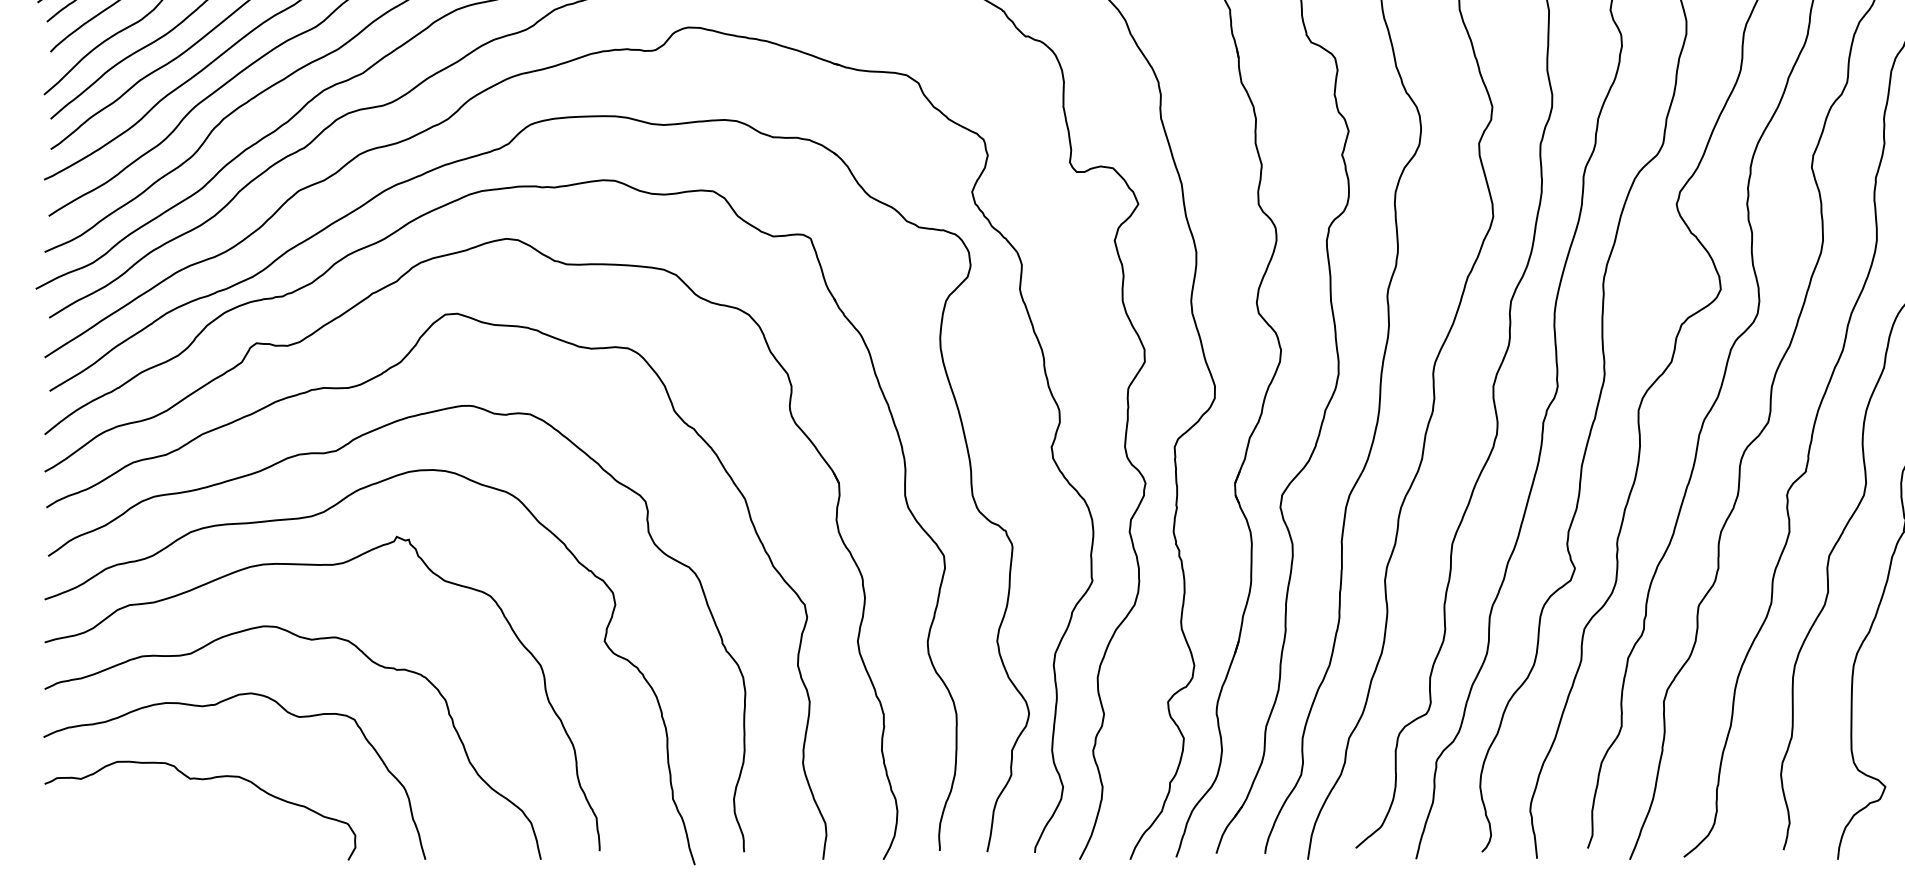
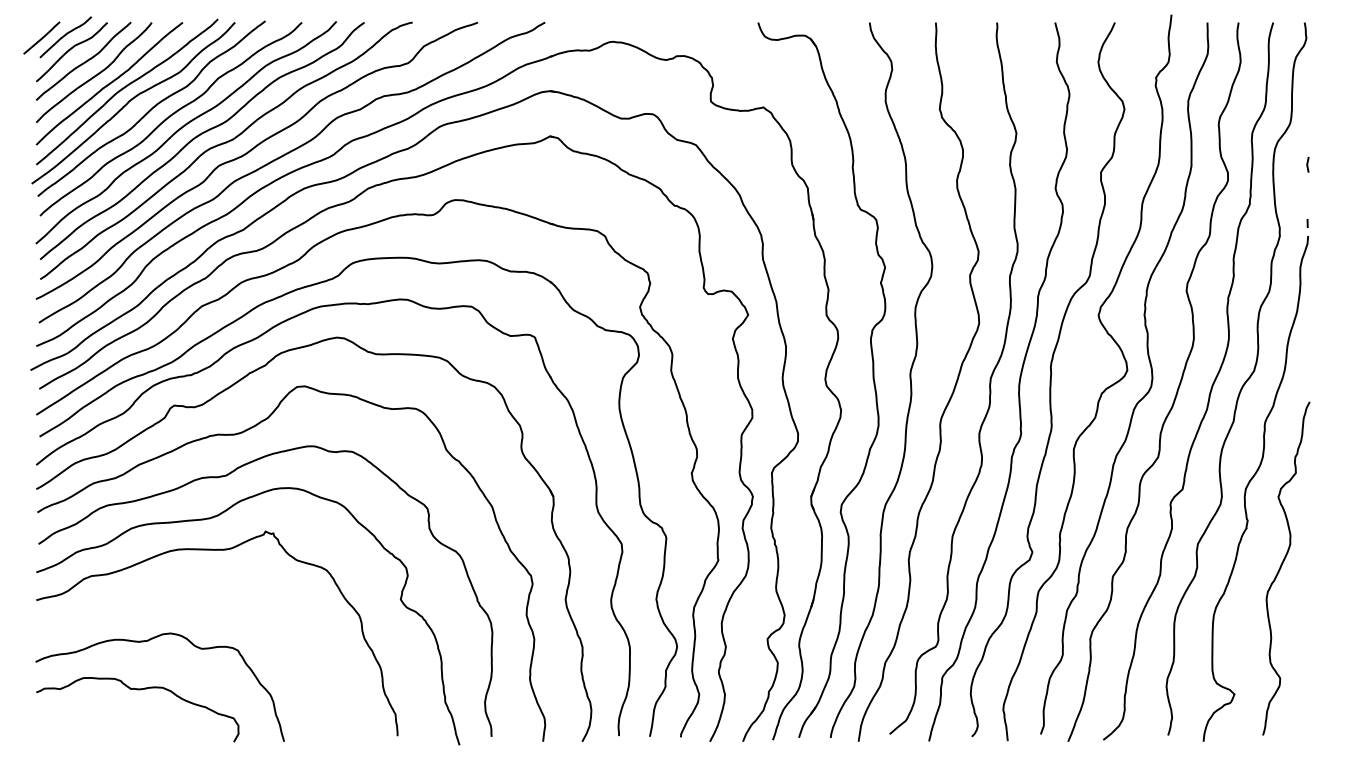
curve: (309, 641) -> (208, 599), removed

